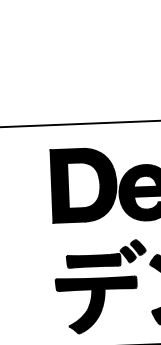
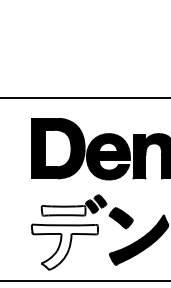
fill: (93, 260) -> (63, 210), removed
fill: (96, 304) -> (64, 246), removed

